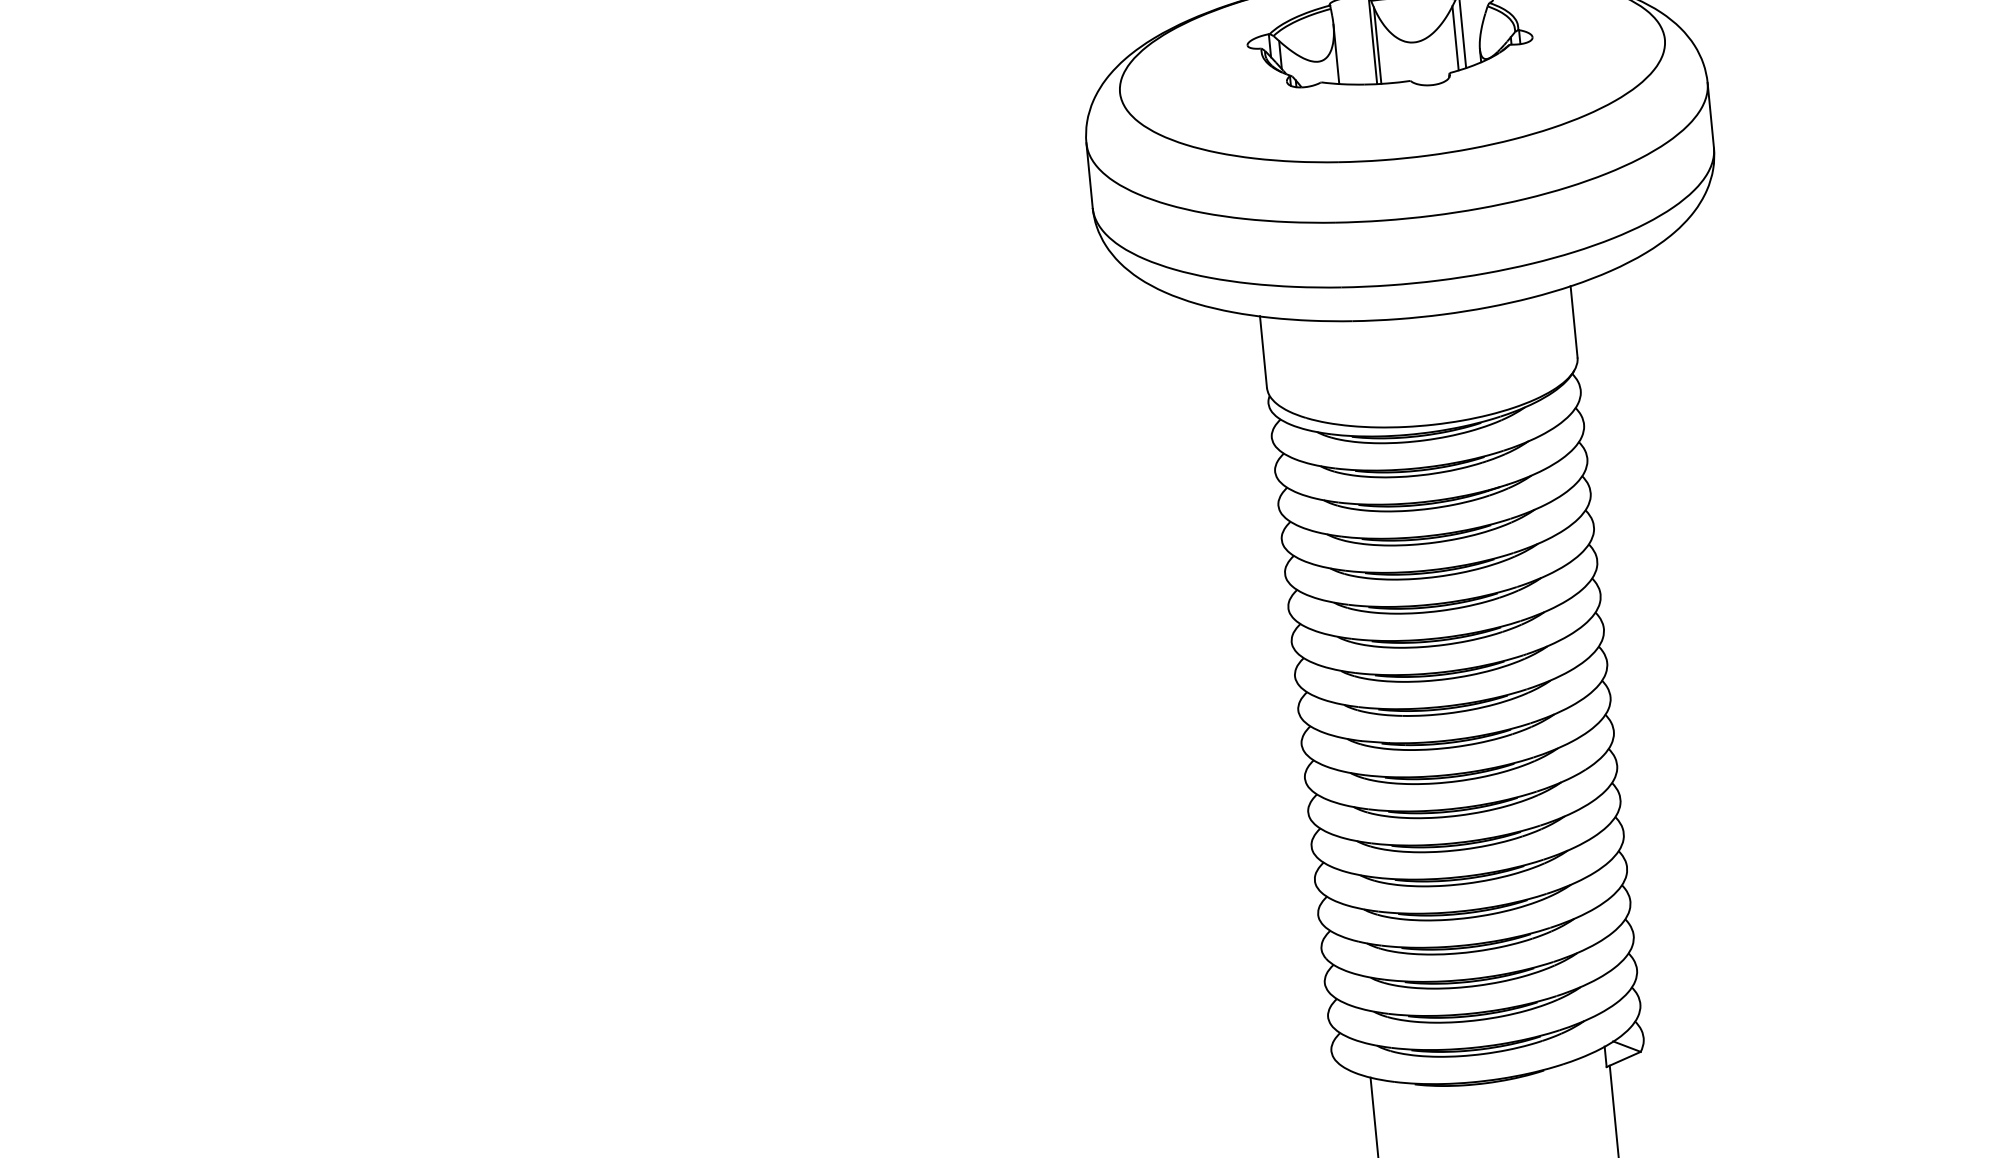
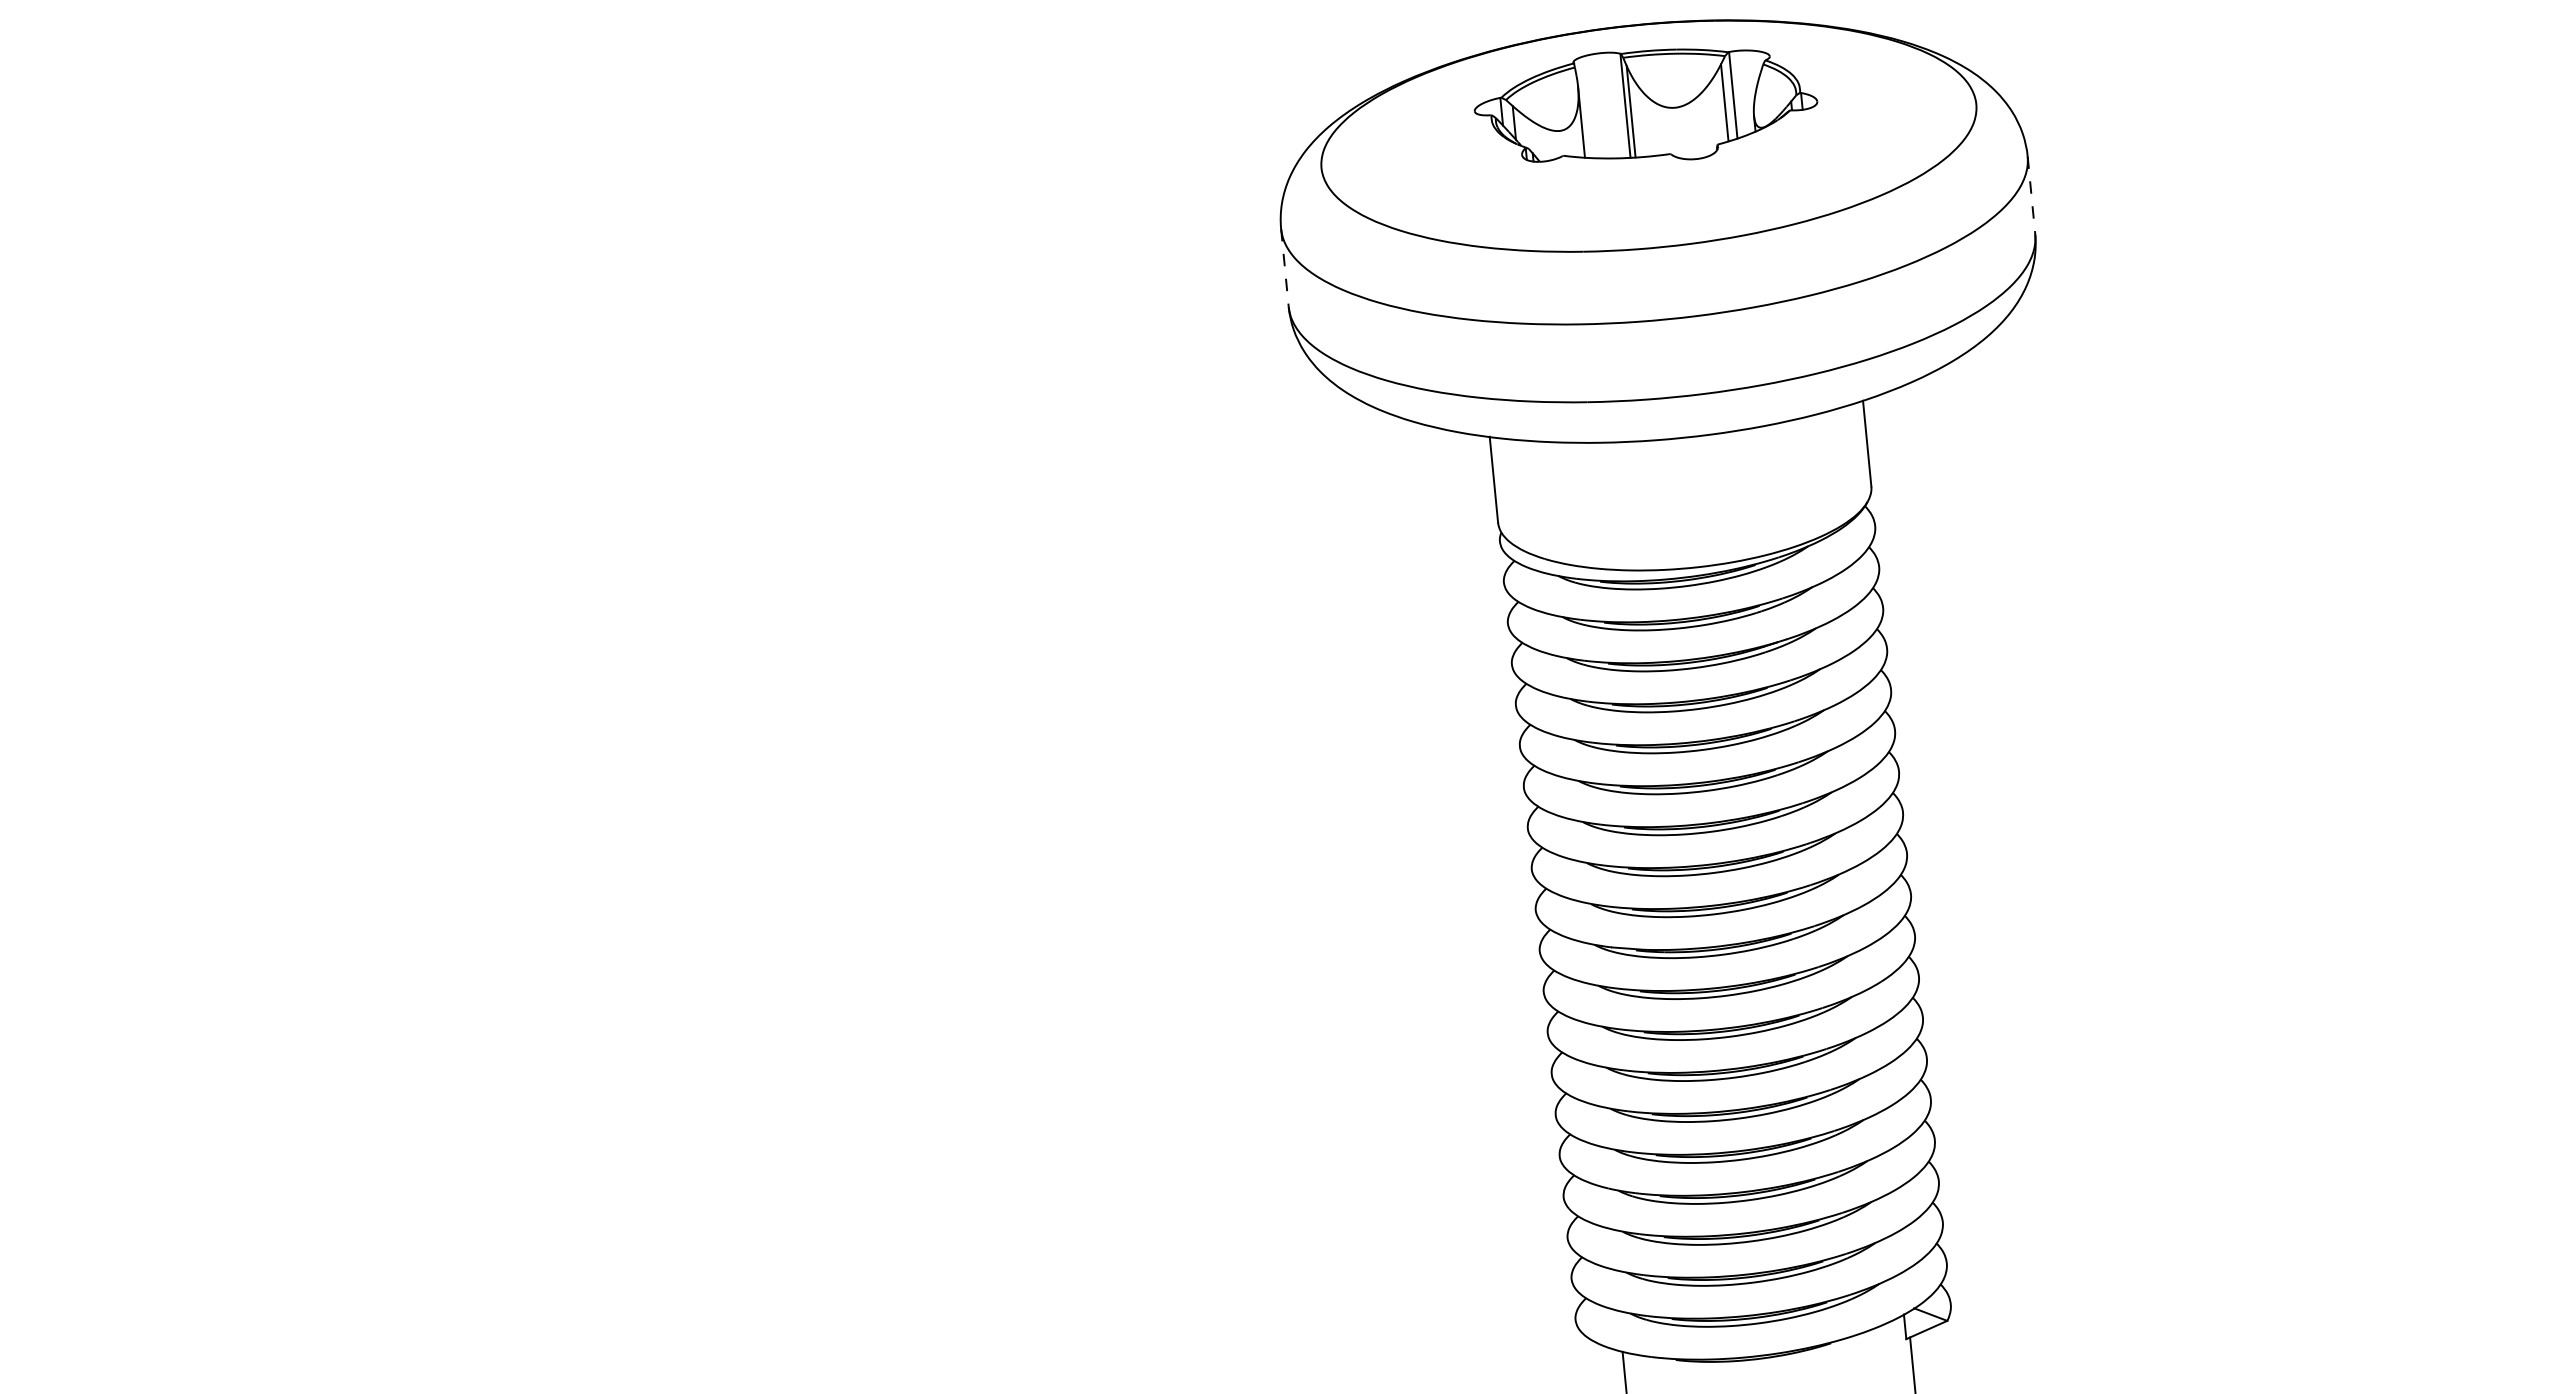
line: (1710, 115) -> (2031, 195), solid -> dashed
line: (1089, 176) -> (1284, 268), solid -> dashed

